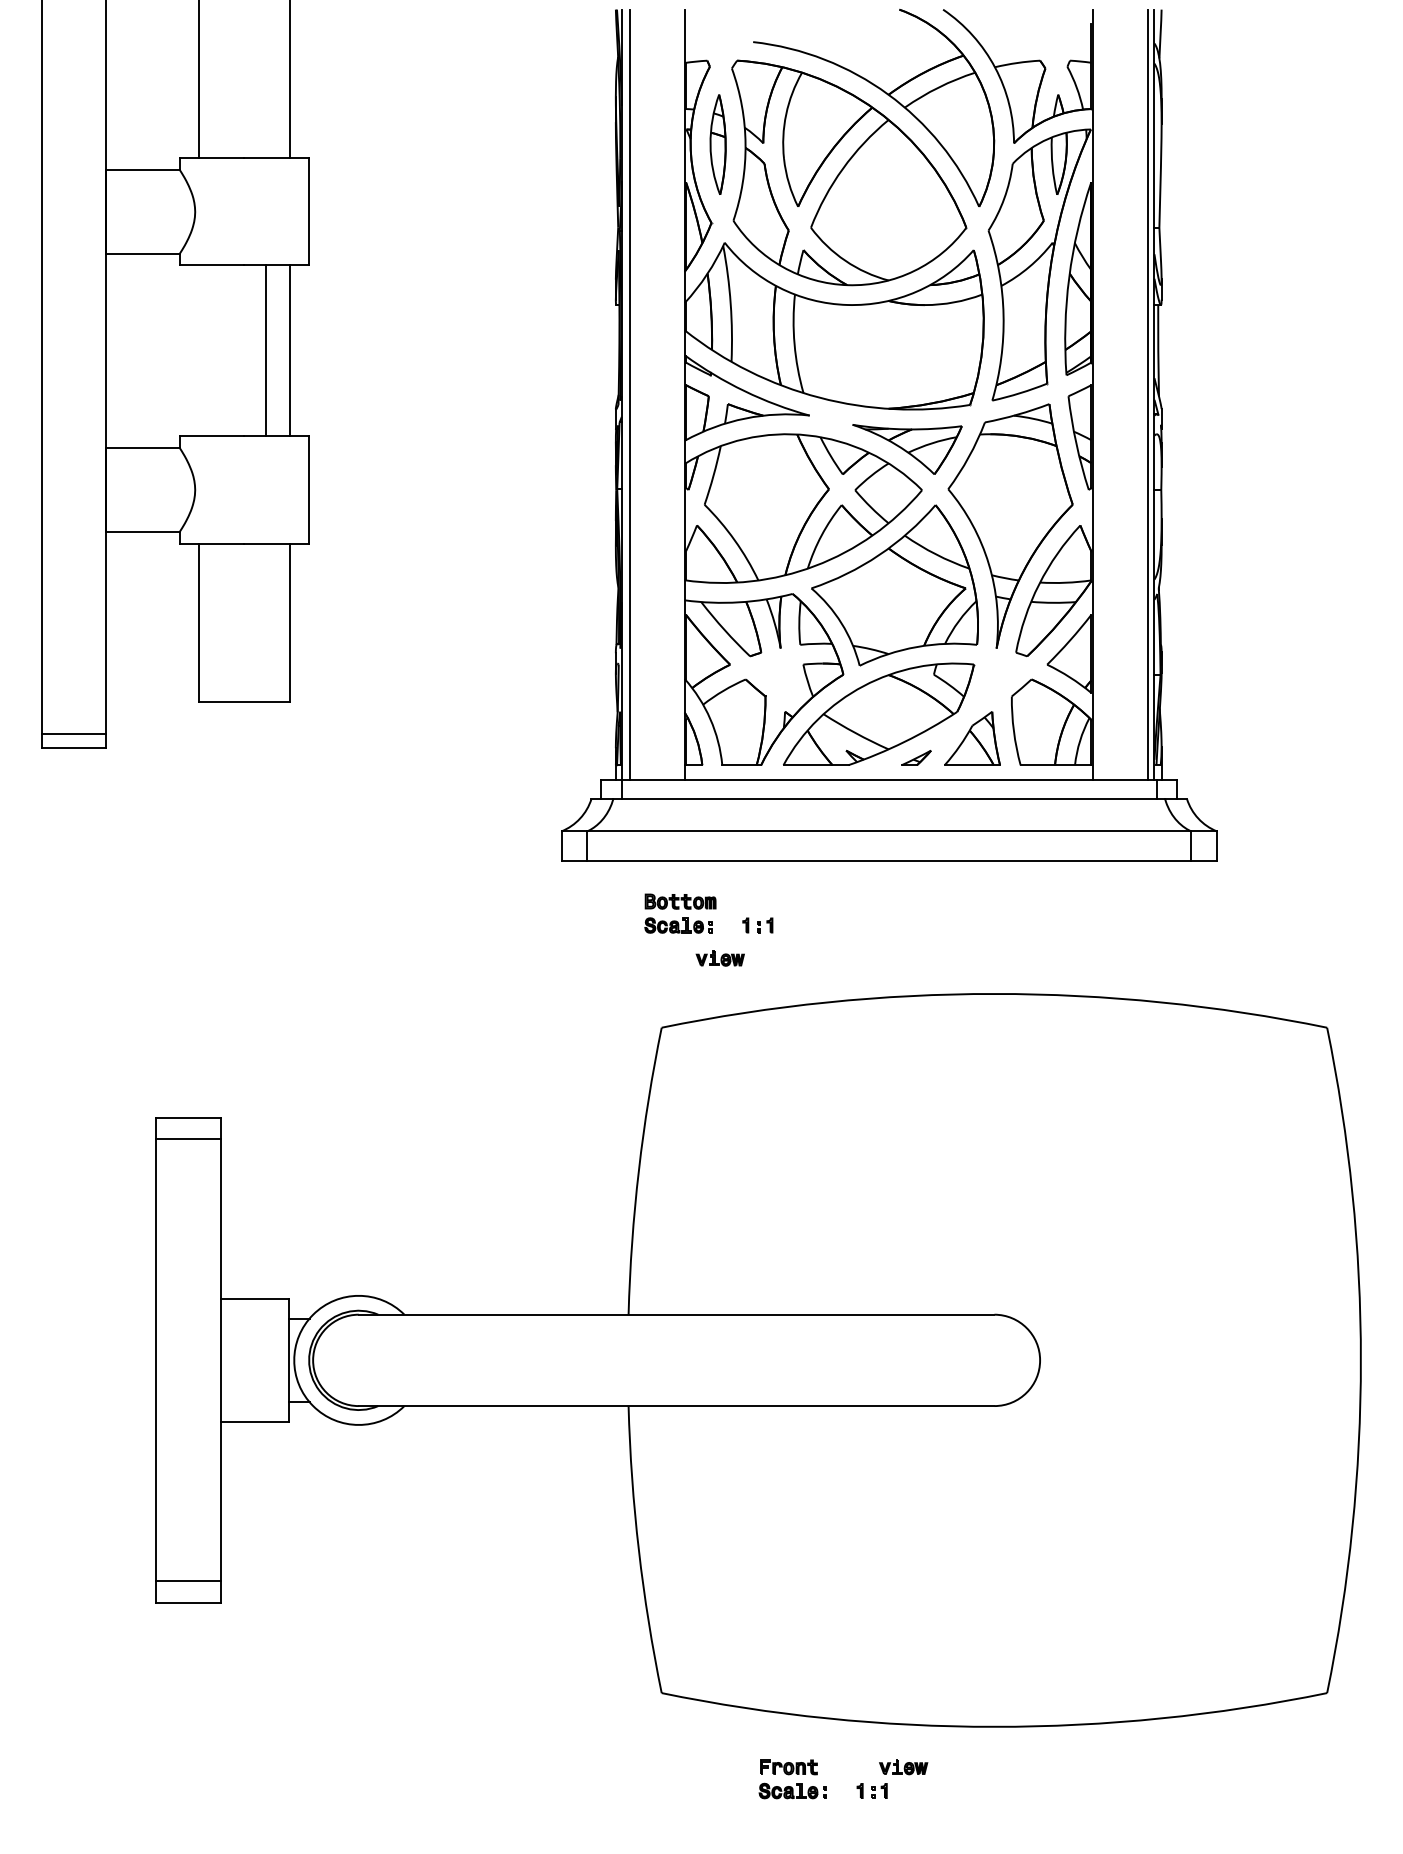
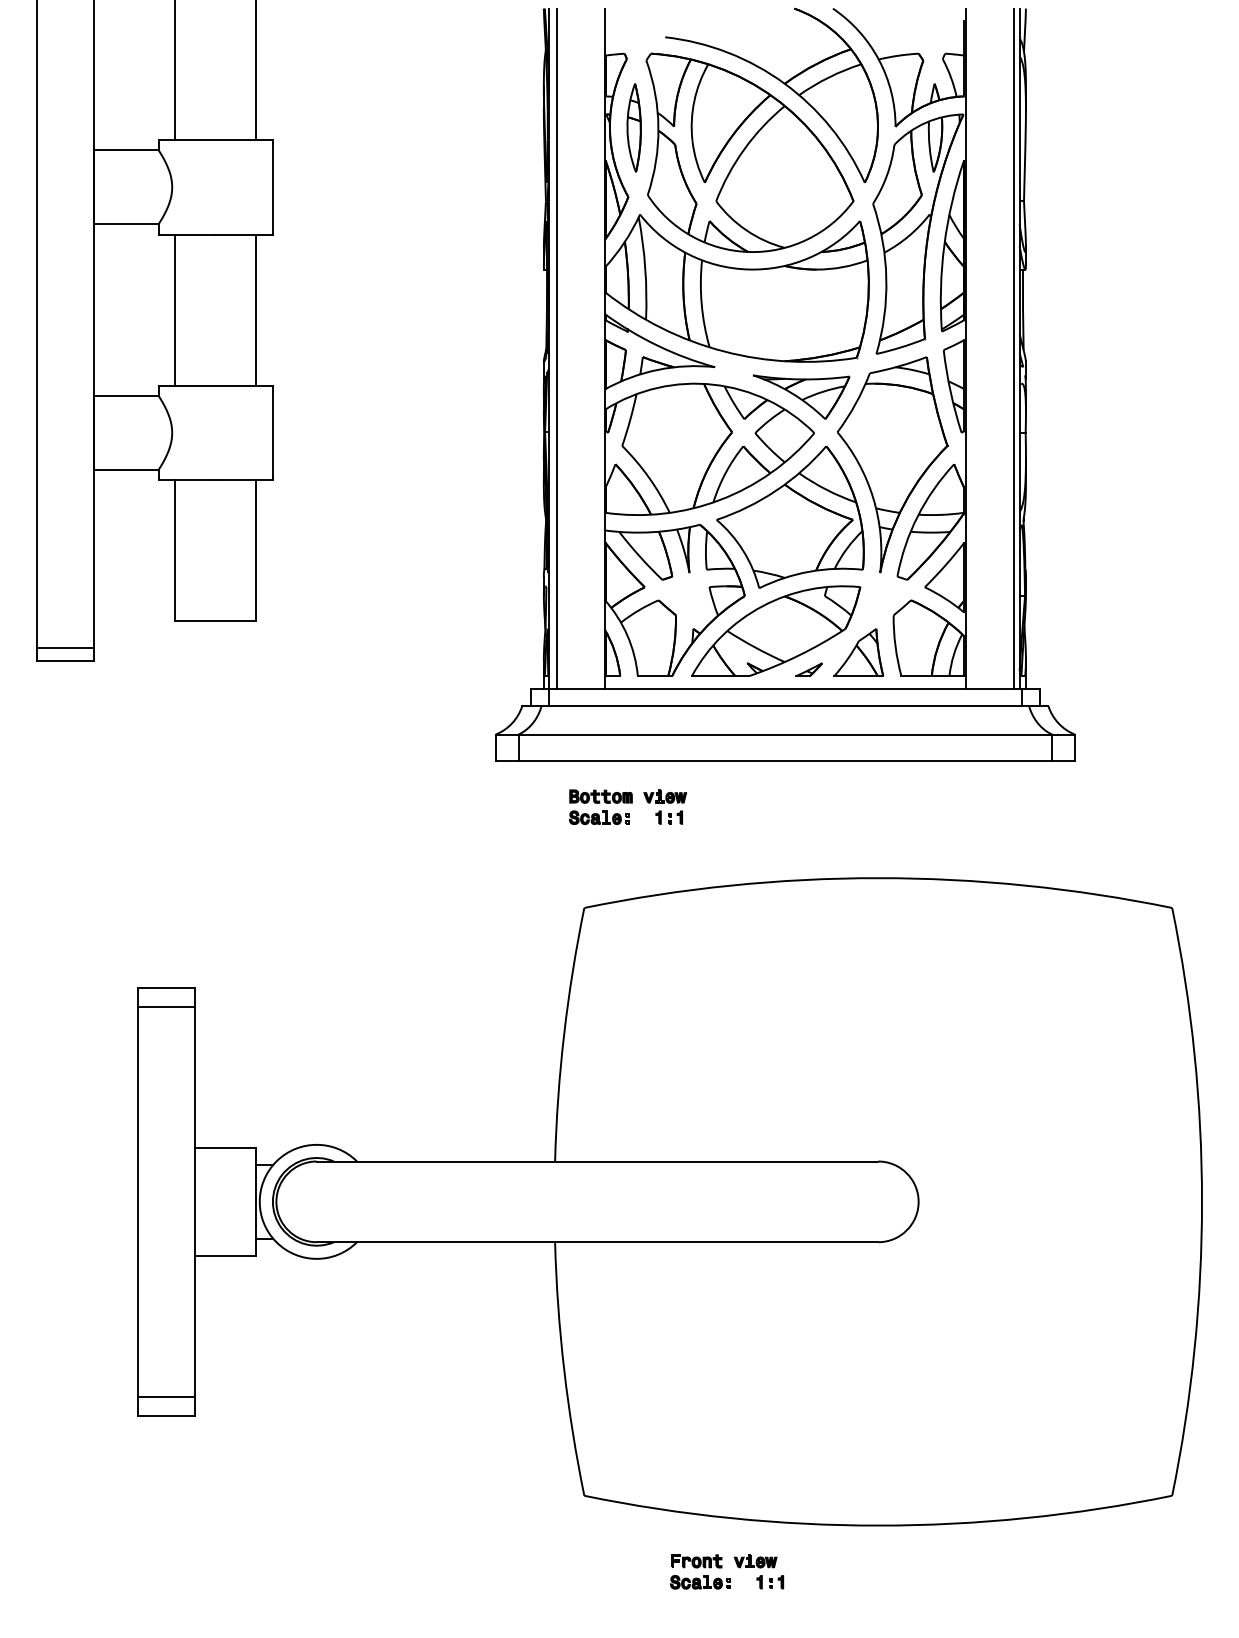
line: (265, 350) -> (175, 309), moved
part: (719, 958) -> (664, 796), moved
part: (903, 1767) -> (755, 1561), moved

